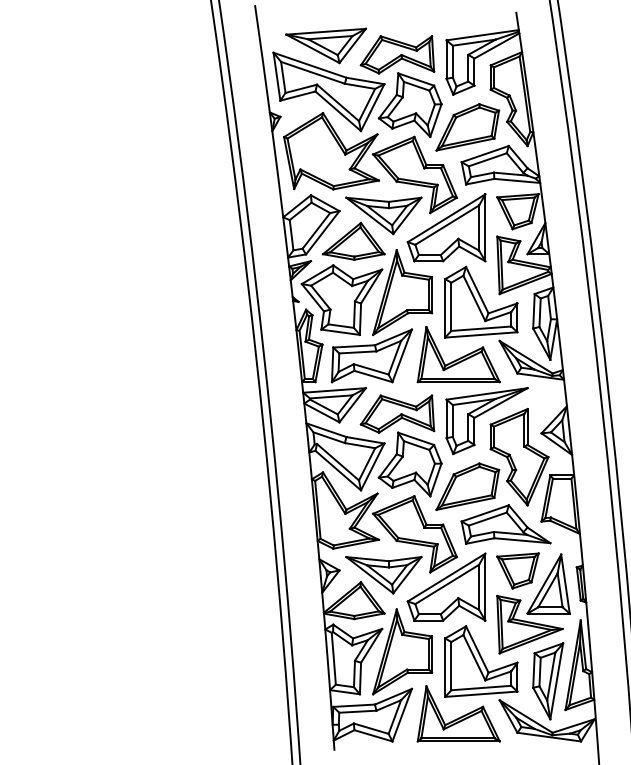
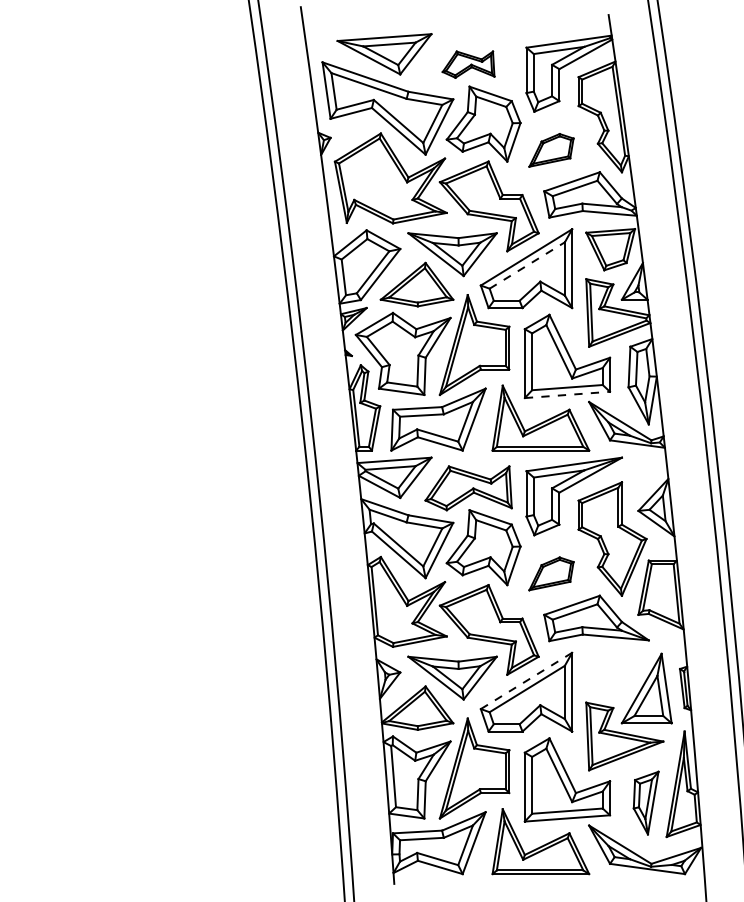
part: (397, 54) -> (468, 64), size x0.6
part: (467, 127) -> (551, 150), size x0.6
line: (447, 225) -> (527, 265), solid -> dashed
line: (481, 334) -> (567, 394), solid -> dashed
part: (467, 486) -> (551, 573), size x0.6
part: (517, 570) -> (610, 672), removed
line: (446, 577) -> (526, 680), solid -> dashed
part: (547, 680) -> (645, 802), size x0.7

